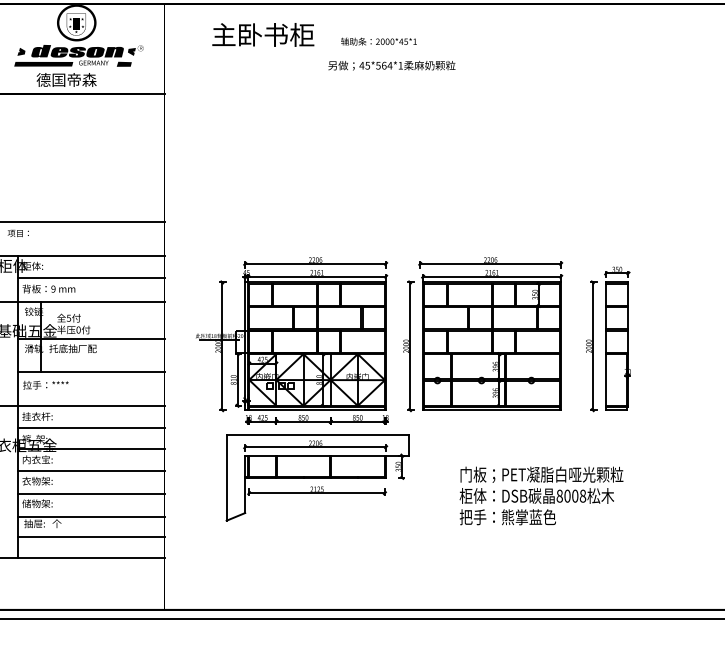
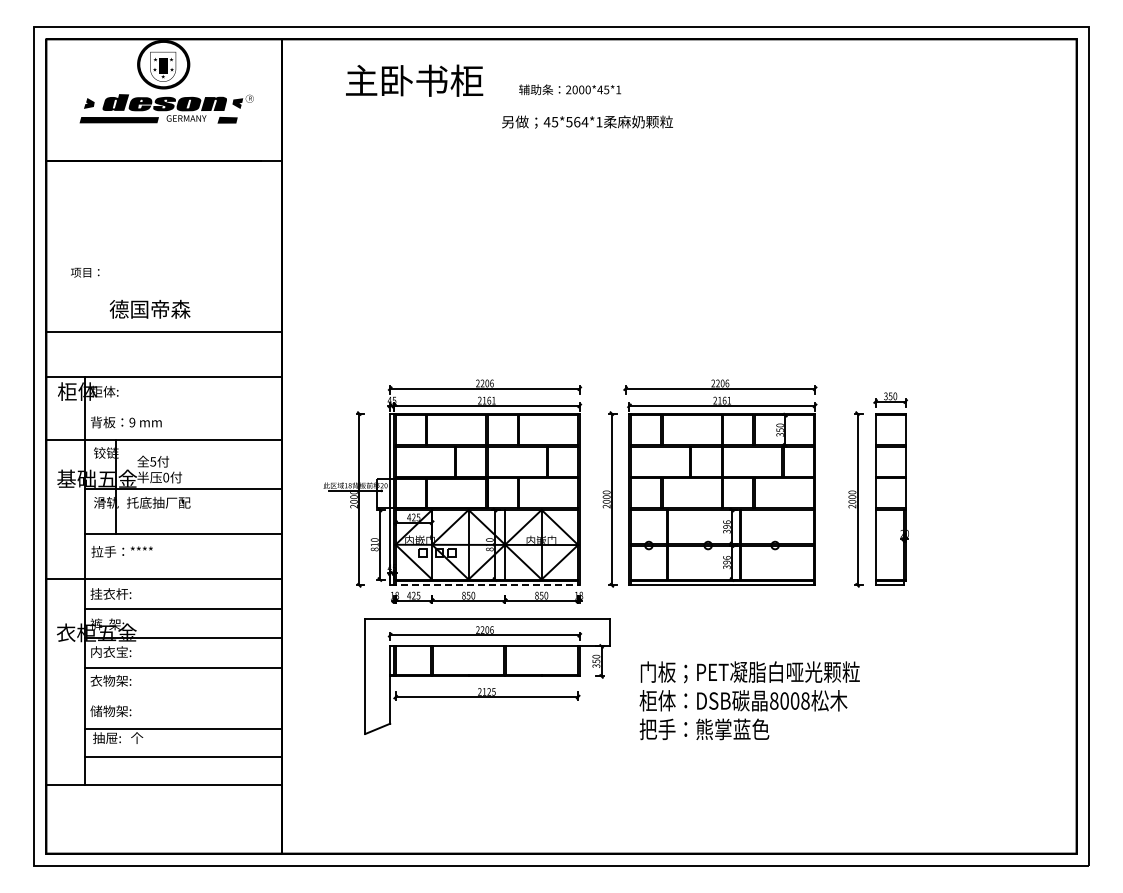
text: (66, 79) -> (149, 308), moved
text: (18, 233) -> (85, 272), moved
line: (91, 277) -> (183, 407), removed
line: (315, 410) -> (484, 585), solid -> dashed
line: (91, 494) -> (183, 698), removed
text: (541, 495) -> (749, 700), moved

